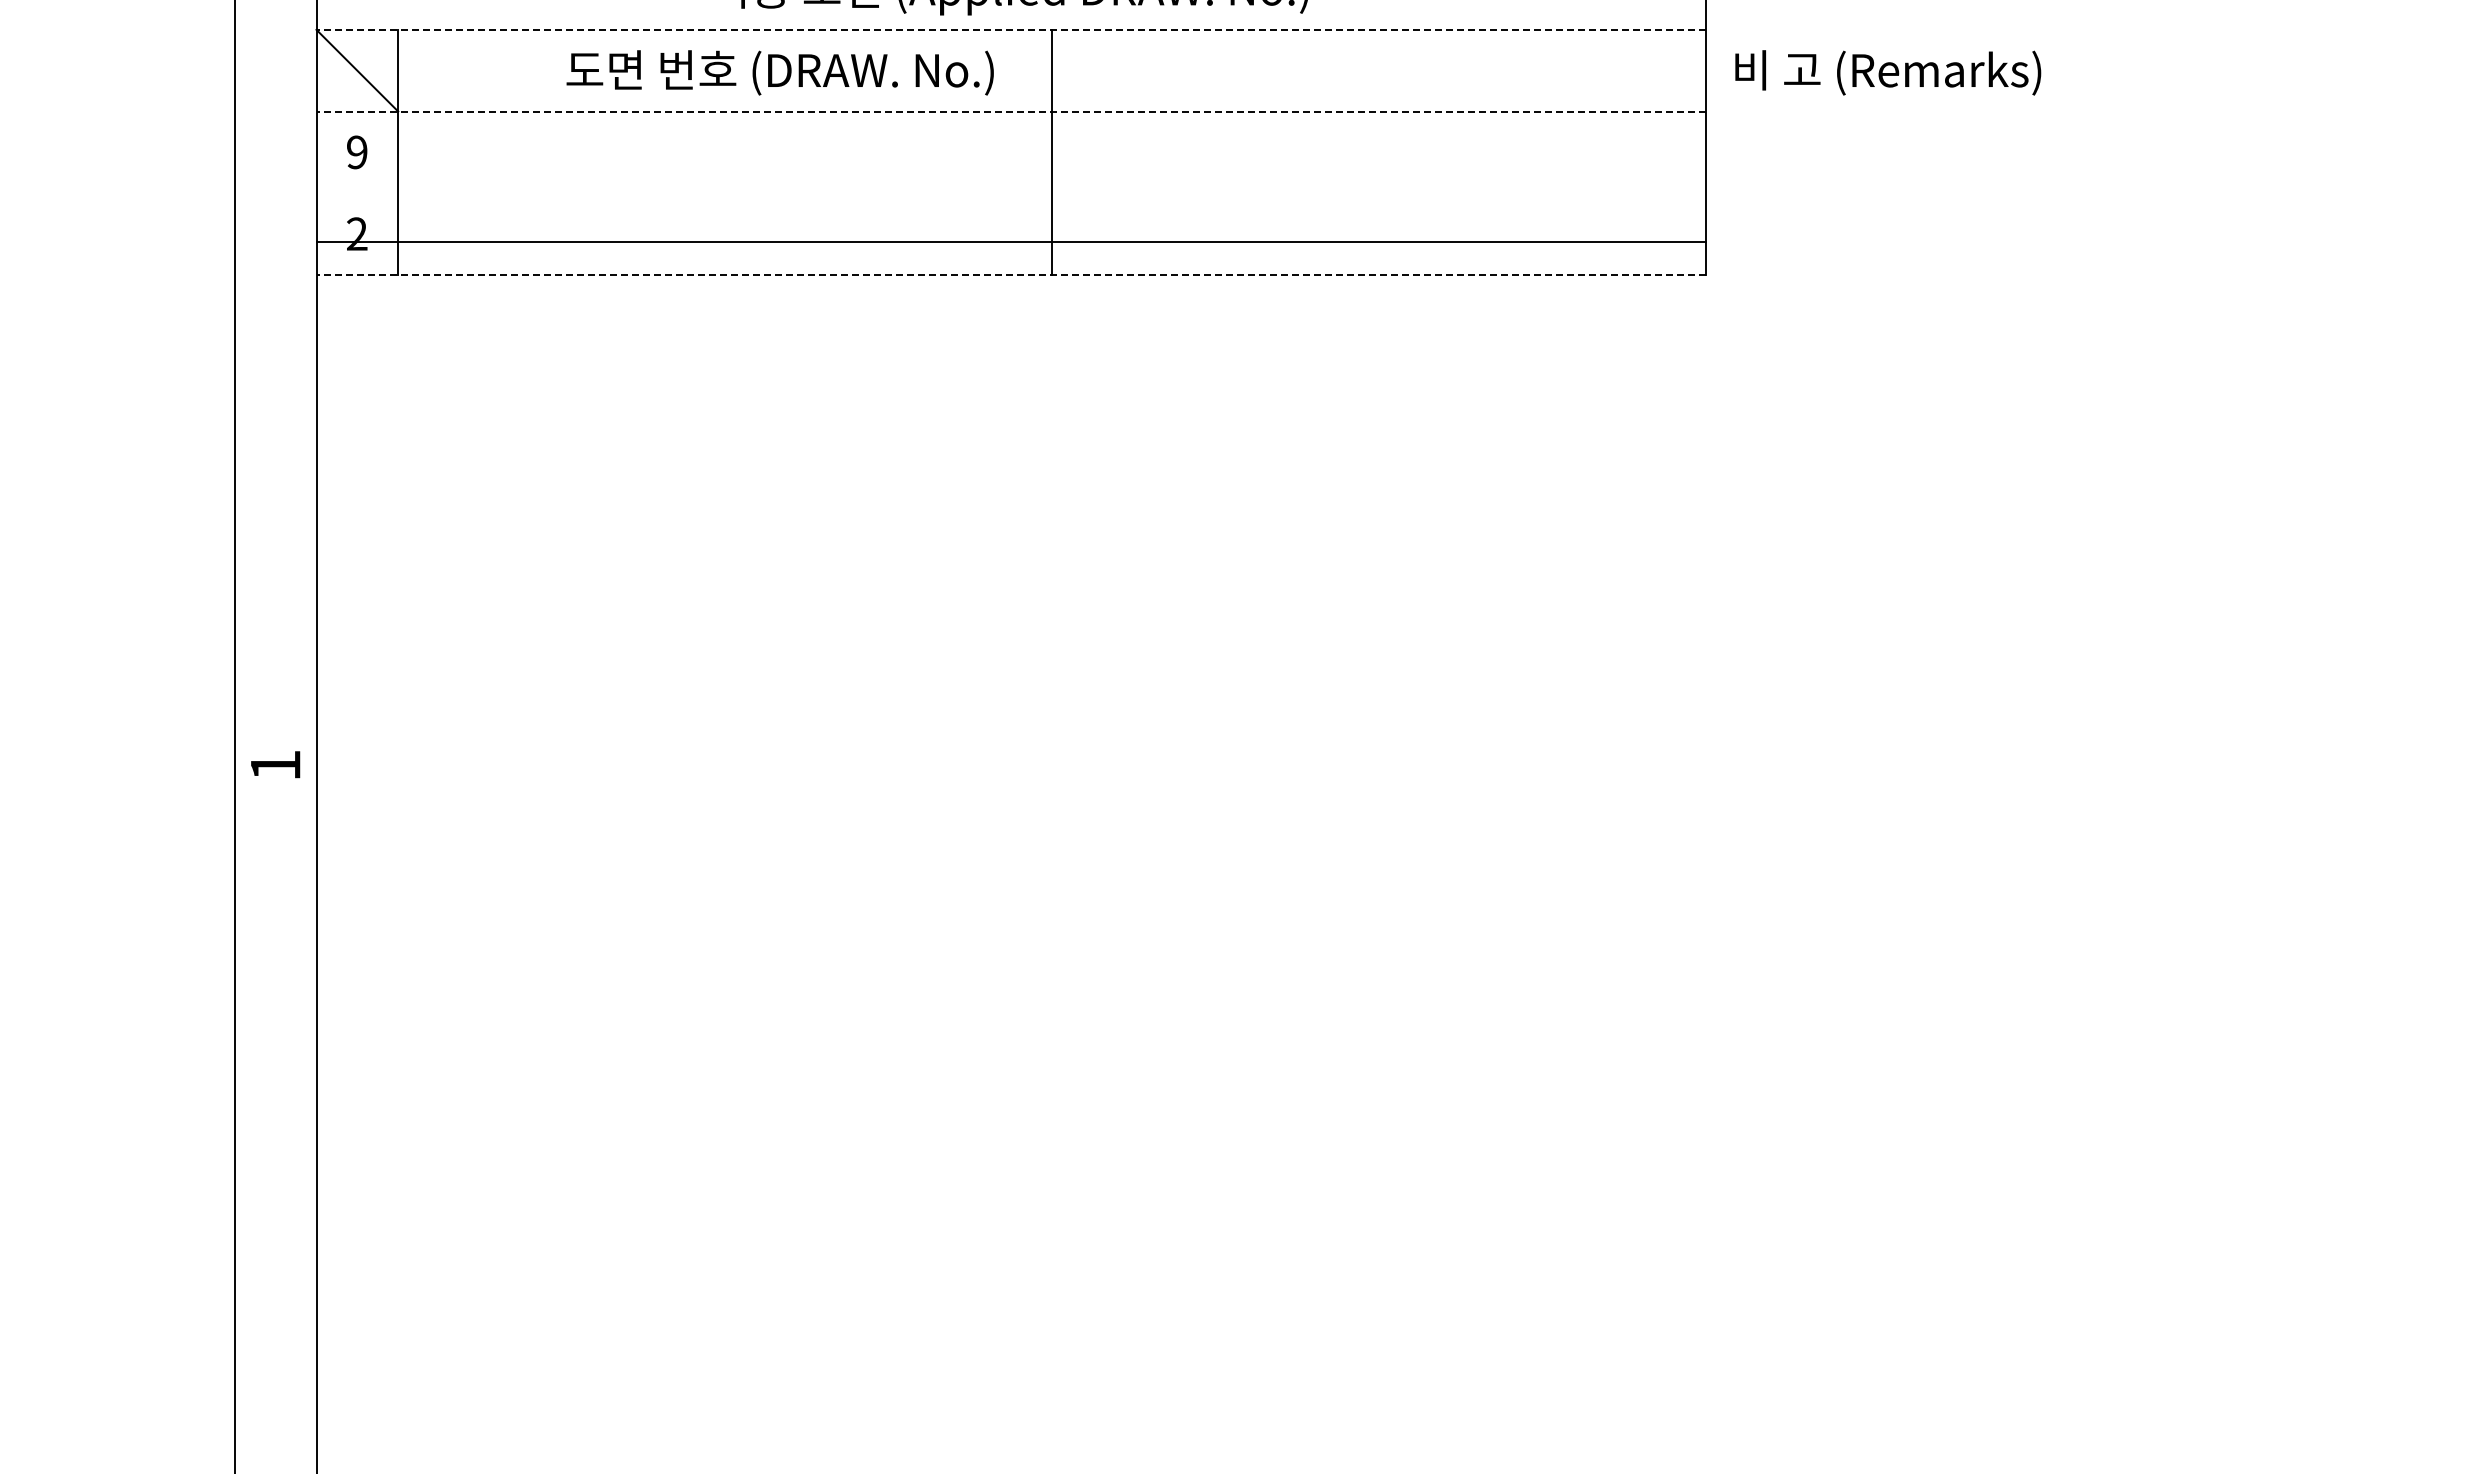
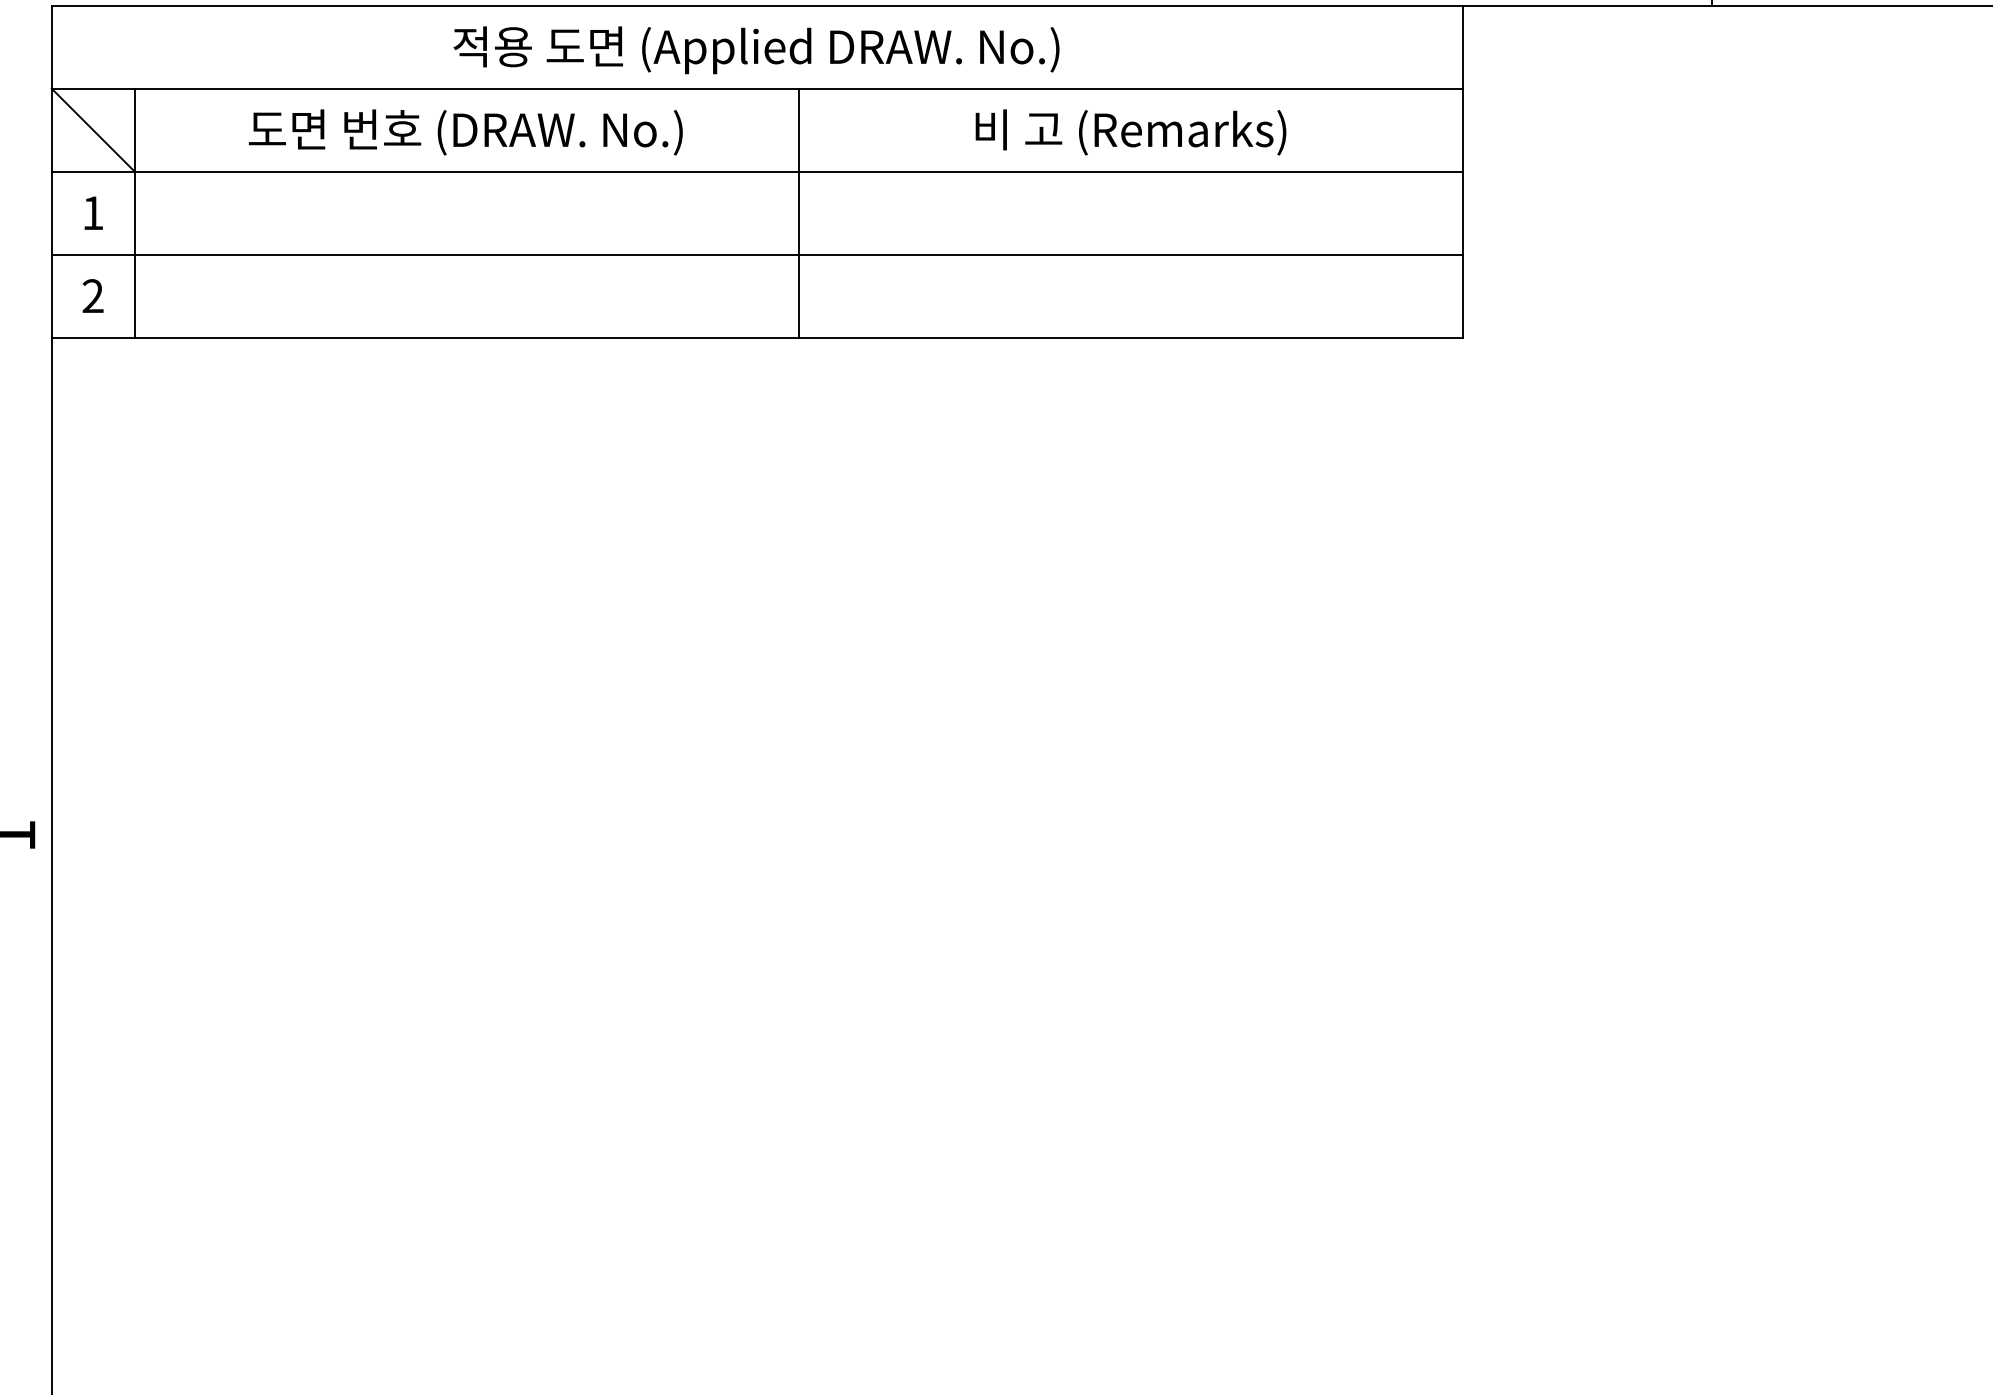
line: (1011, 29) -> (757, 88), dashed -> solid
text: (779, 72) -> (465, 132), moved
text: (1888, 72) -> (1131, 132), moved
line: (1011, 111) -> (757, 171), dashed -> solid
text: (357, 152) -> (93, 213), 9 -> 1
line: (1011, 242) -> (757, 254), moved
line: (1011, 275) -> (757, 338), dashed -> solid

